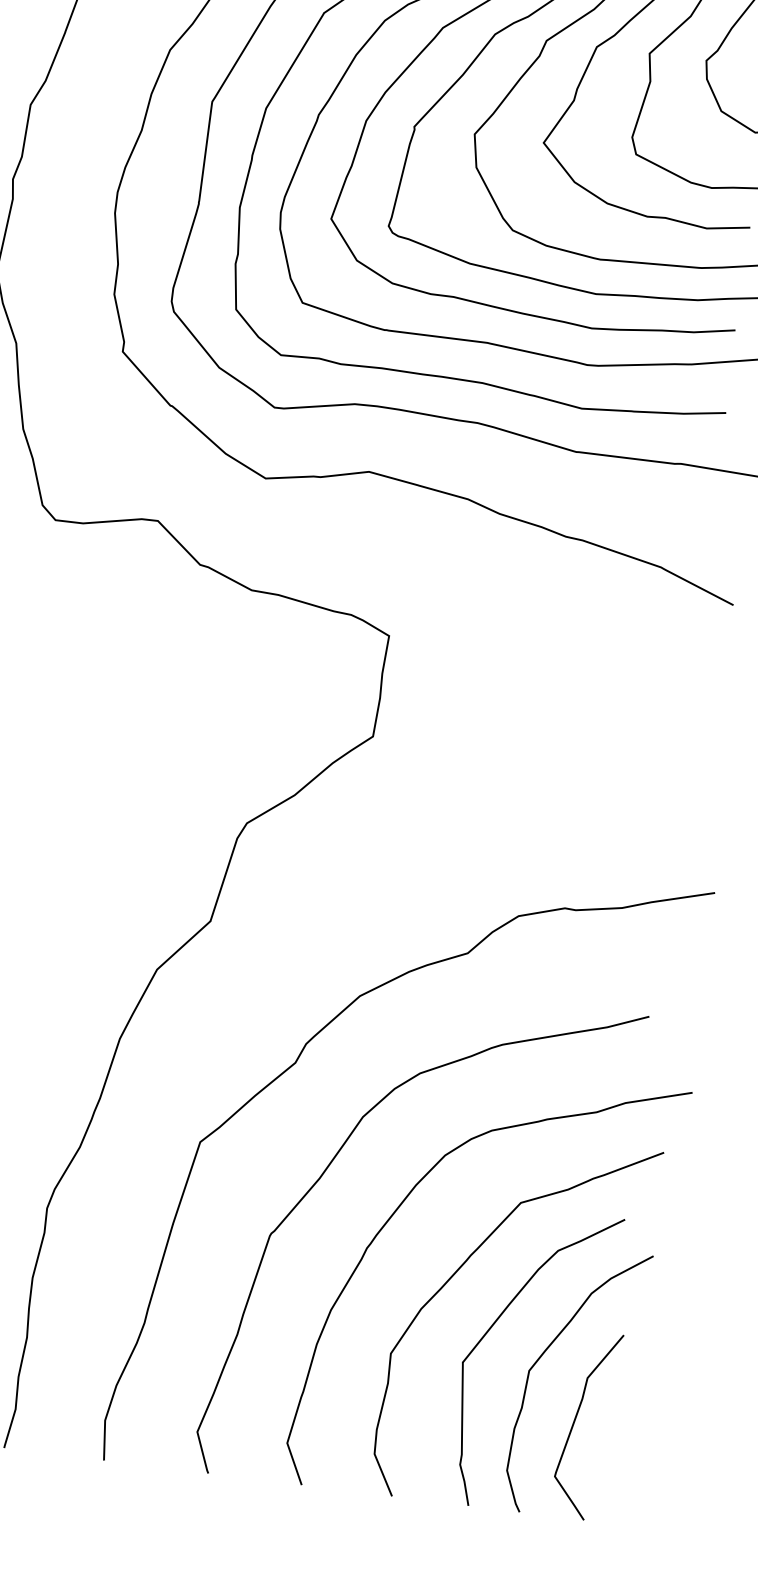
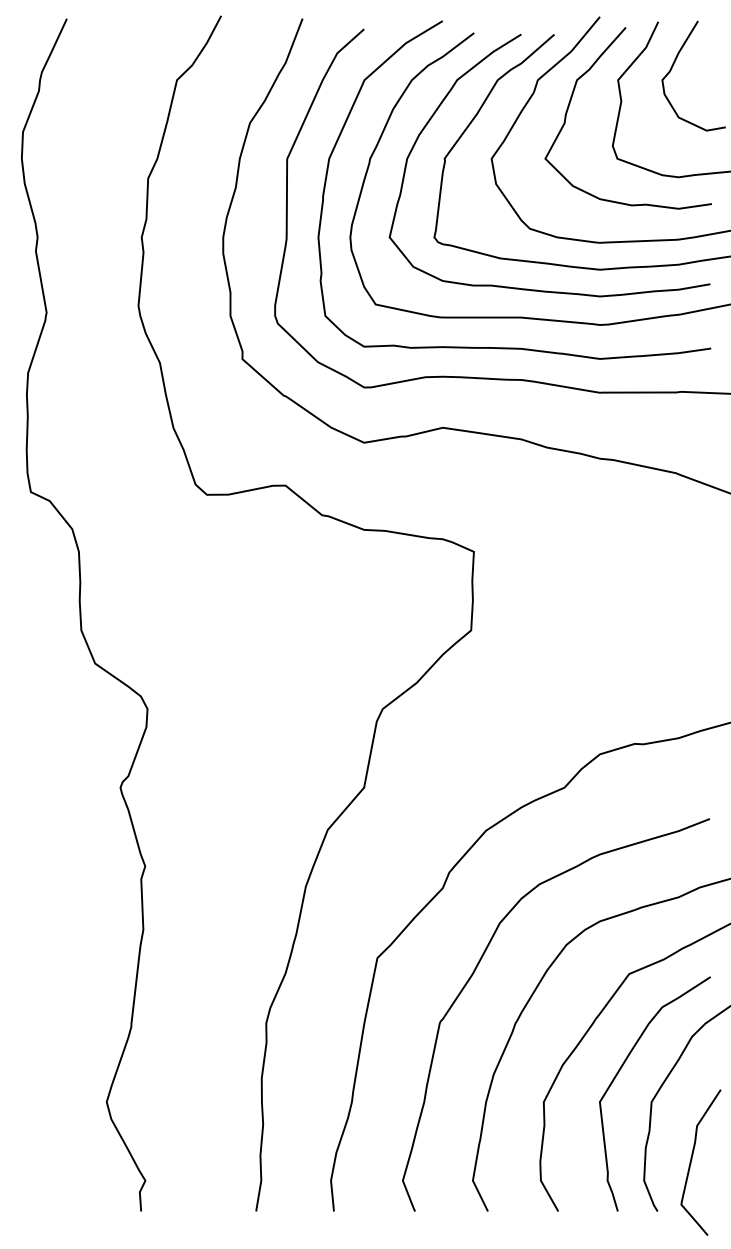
curve: (576, 1420) -> (692, 1159), moved

